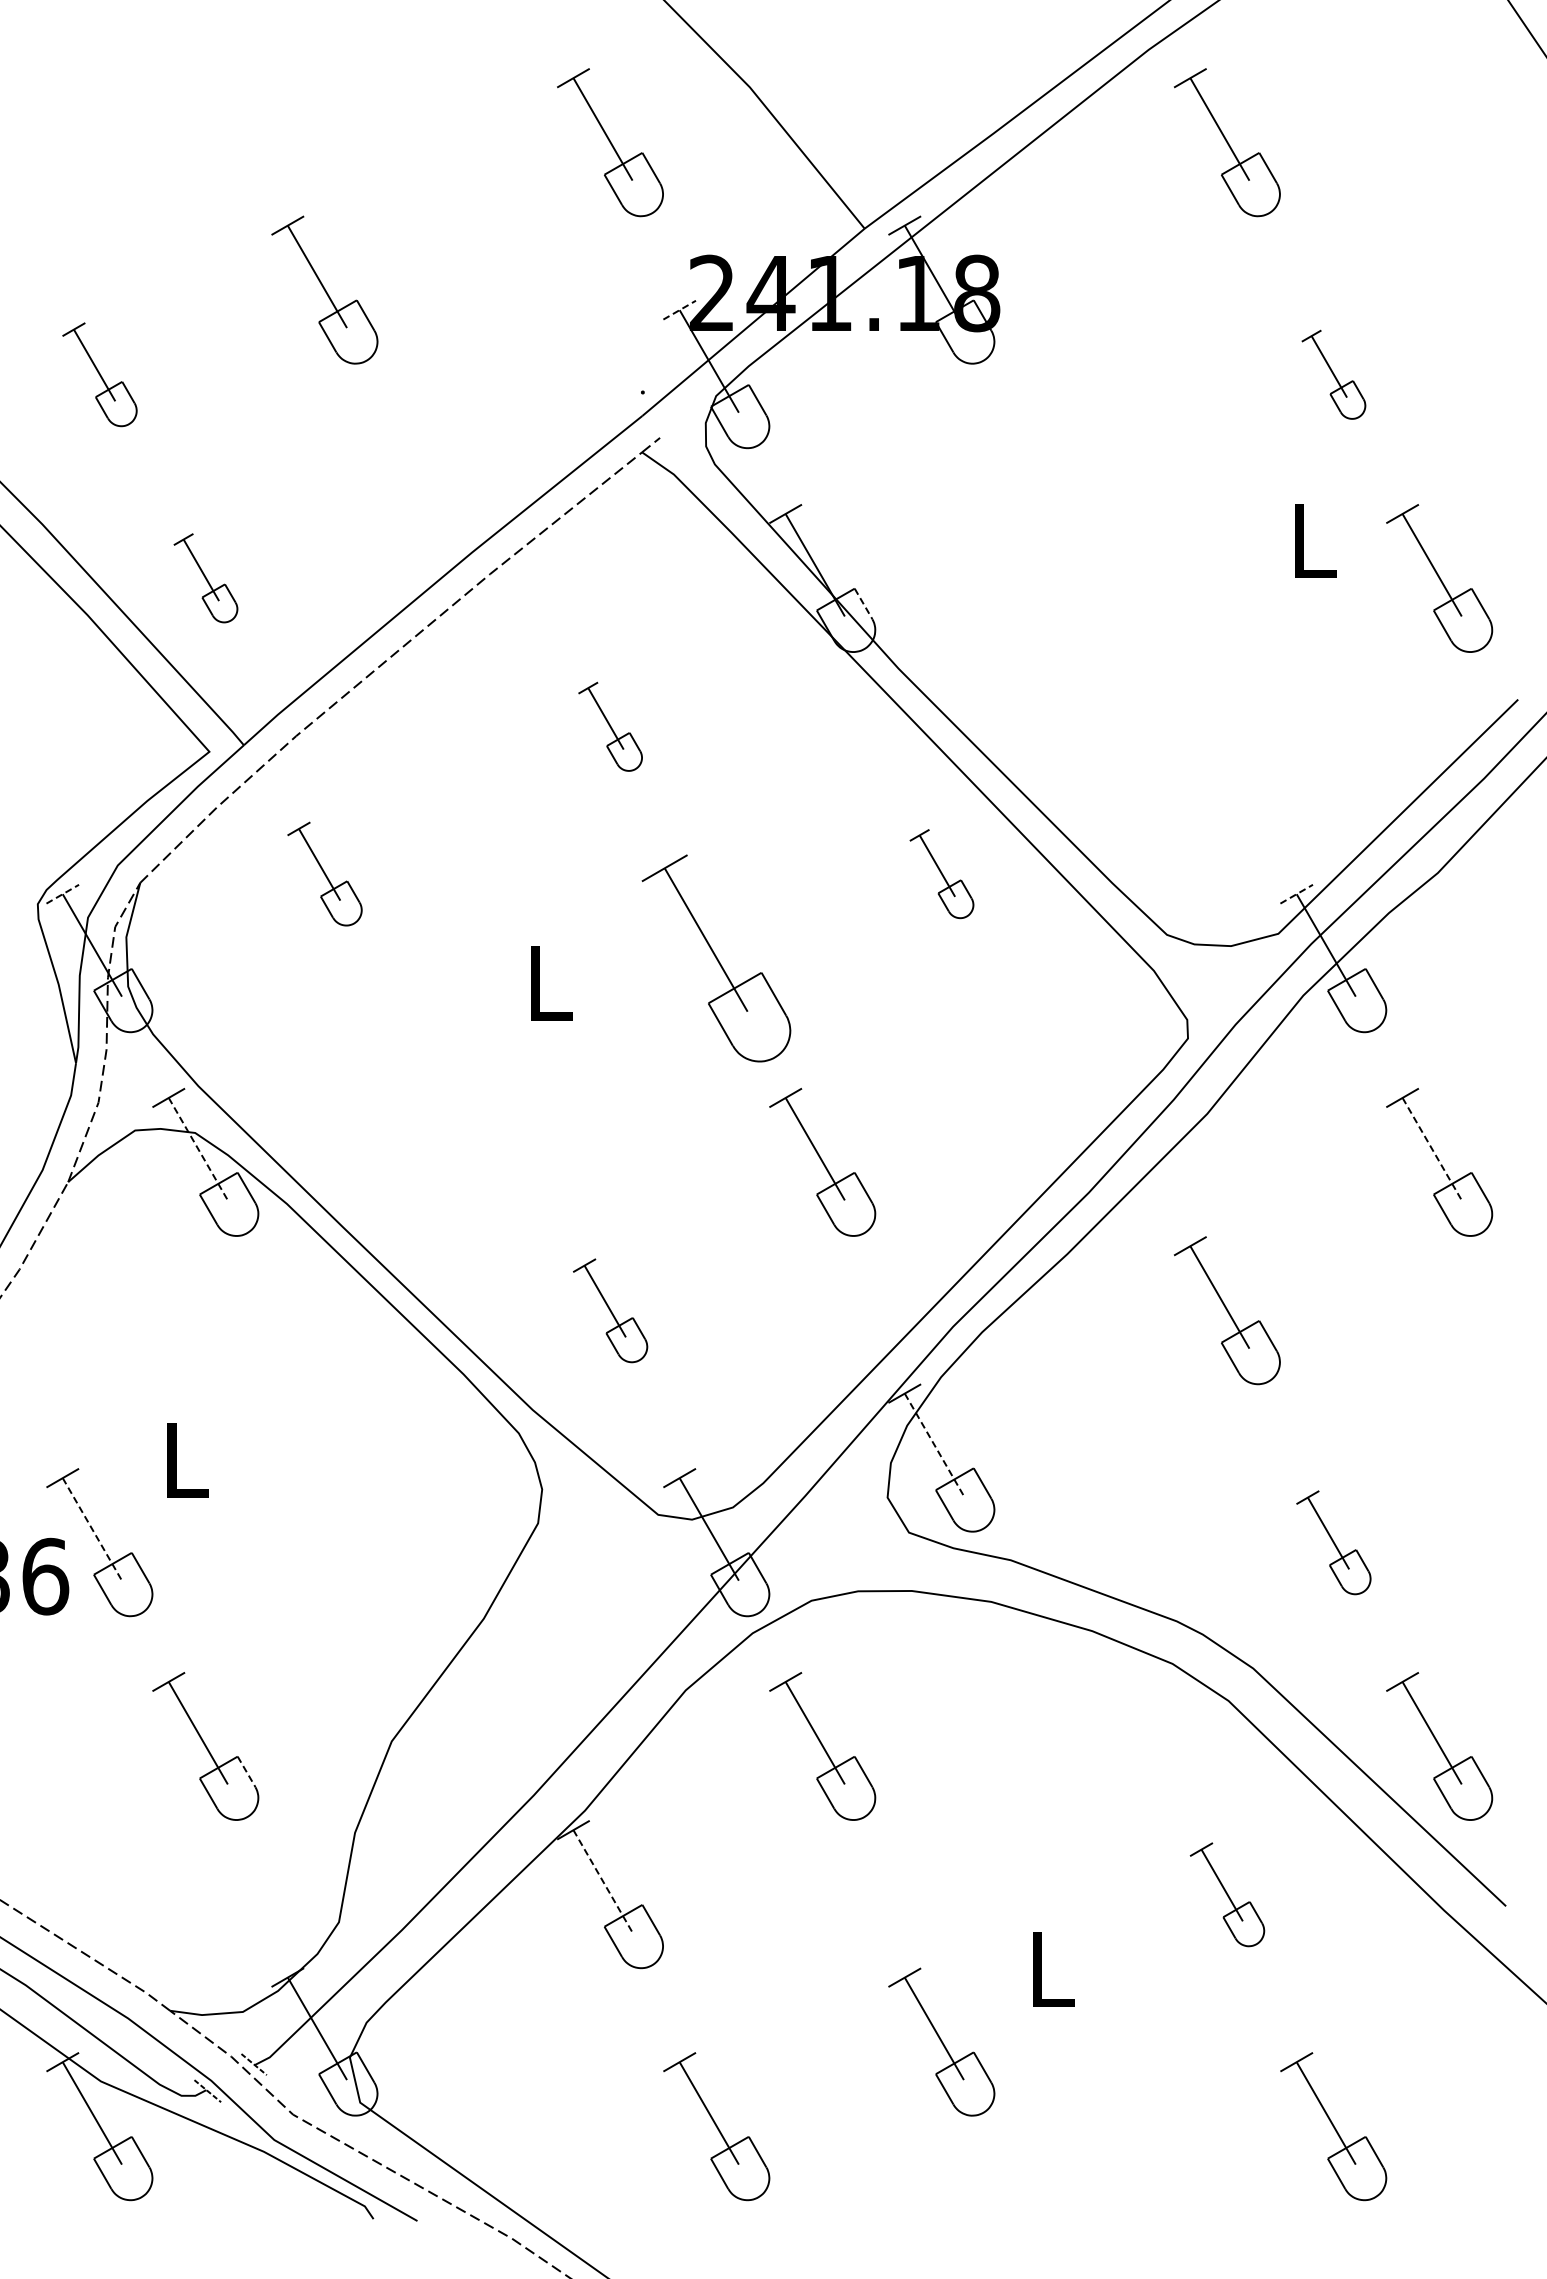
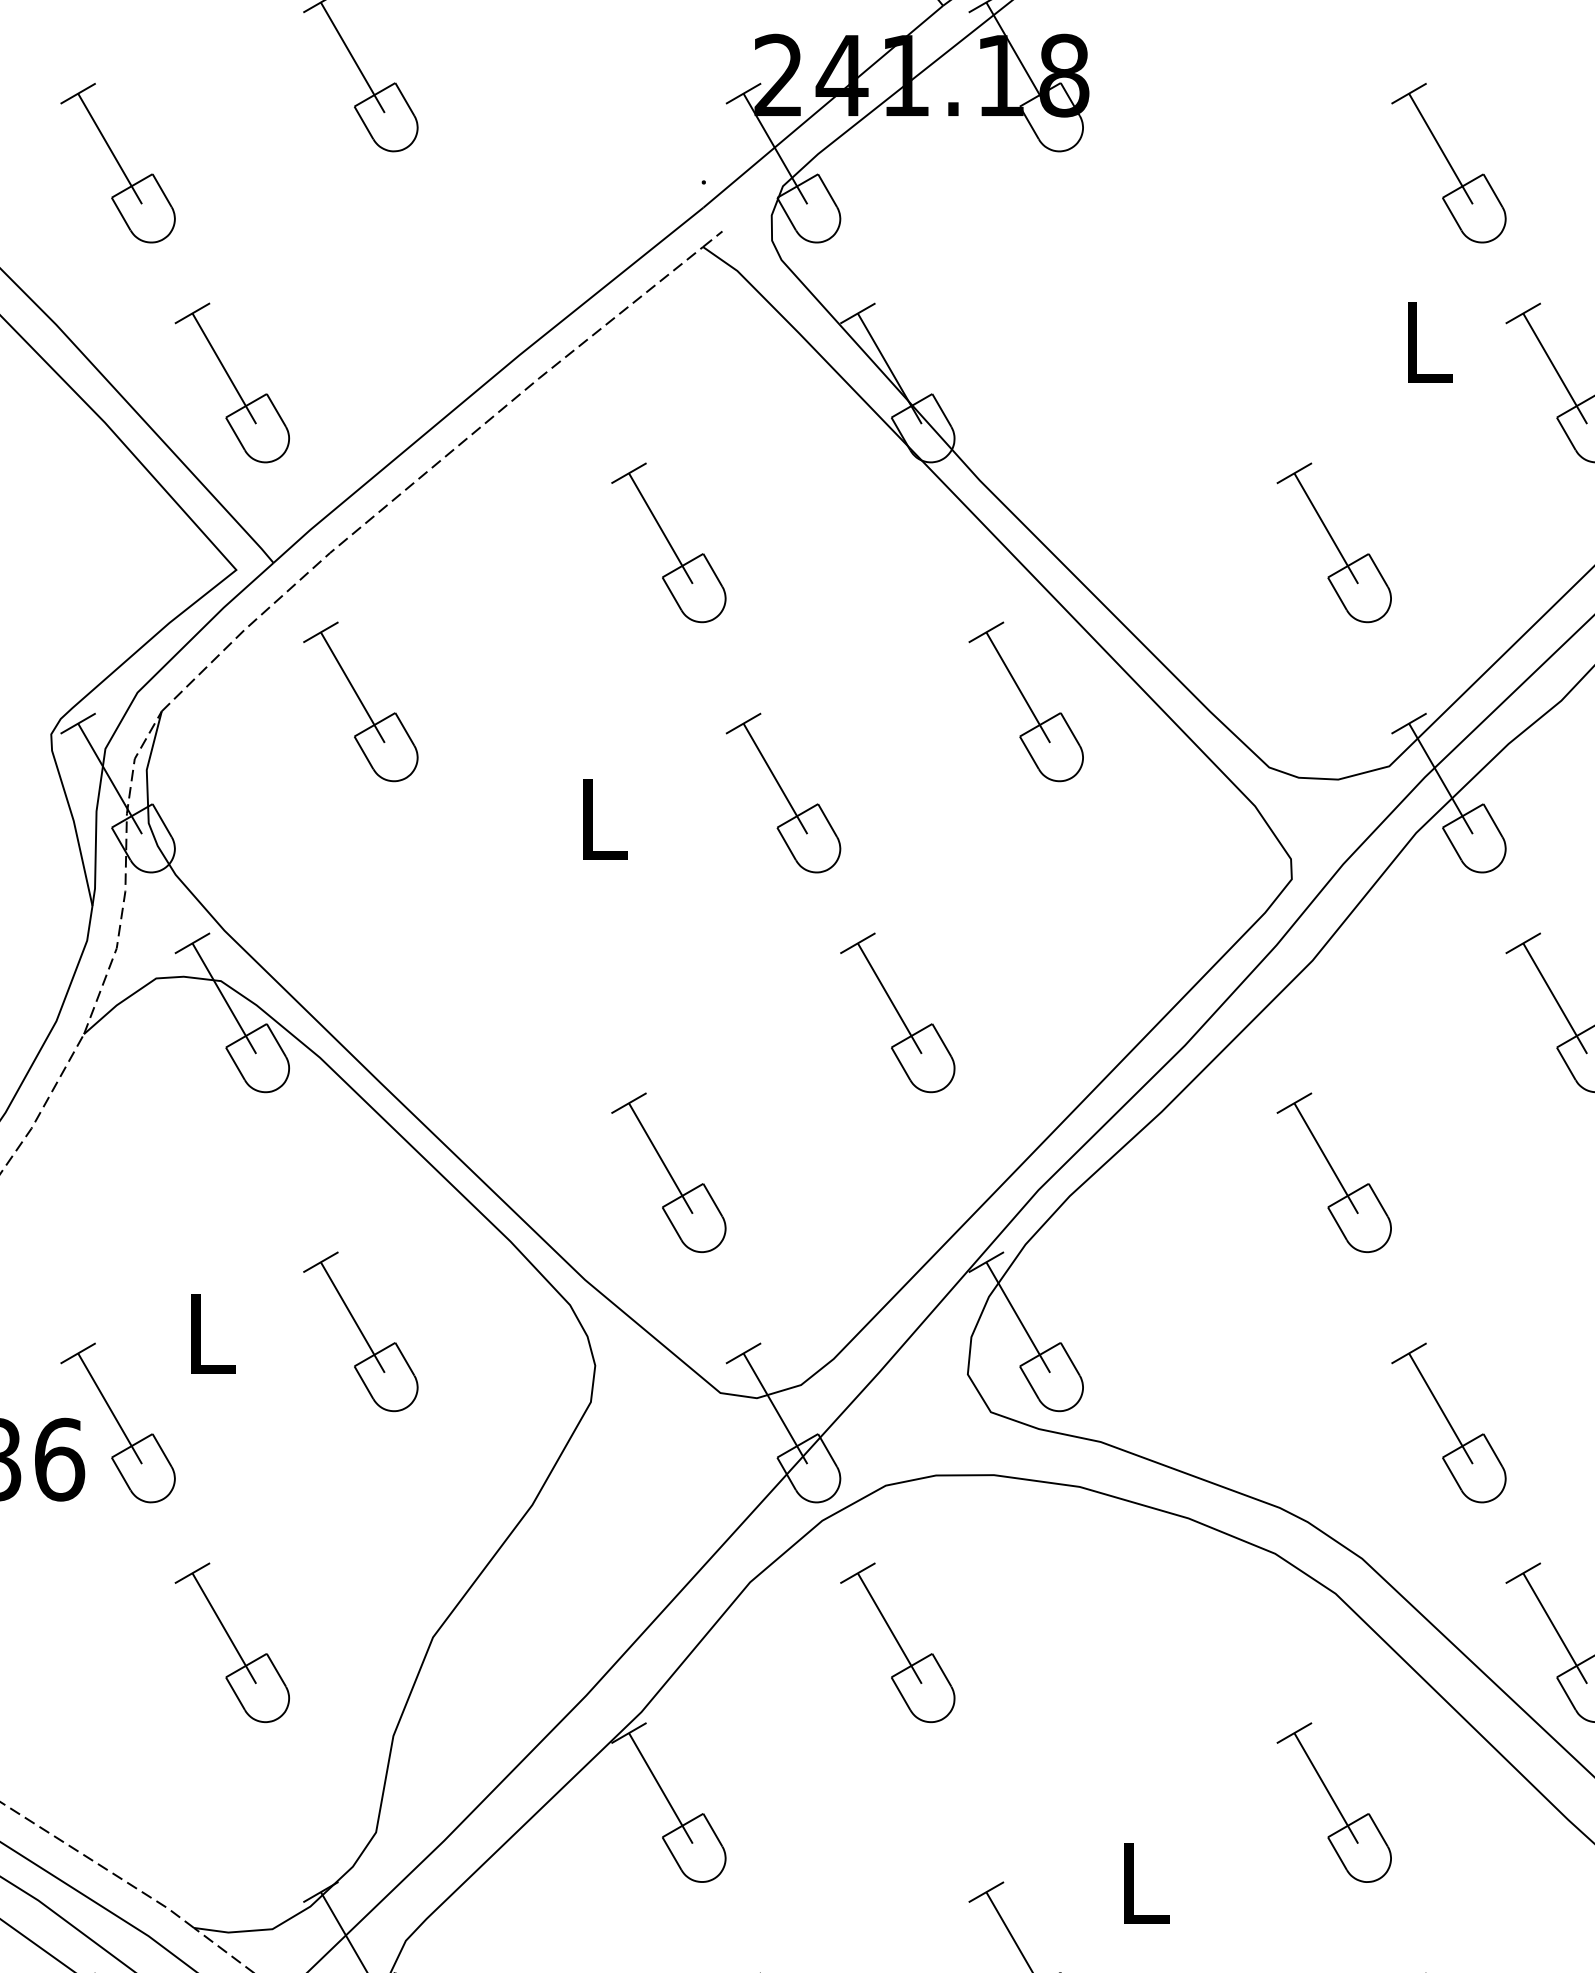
line: (679, 310) -> (743, 94), dashed -> solid
part: (99, 374) -> (117, 163), size x1.43
part: (1333, 374) -> (1448, 163), size x1.67
part: (205, 577) -> (232, 381), size x1.67
line: (863, 603) -> (941, 410), dashed -> solid
part: (610, 726) -> (668, 542), size x1.67
part: (1227, 726) -> (1334, 542), added
part: (324, 873) -> (360, 701), size x1.43
part: (941, 873) -> (1025, 701), size x1.67
line: (62, 894) -> (77, 723), dashed -> solid
line: (1296, 894) -> (1408, 723), dashed -> solid
part: (716, 958) -> (783, 792), size x0.71
line: (198, 1149) -> (224, 998), dashed -> solid
line: (1432, 1149) -> (1555, 998), dashed -> solid
part: (610, 1310) -> (668, 1172), size x1.43
line: (934, 1445) -> (1018, 1318), dashed -> solid
part: (324, 1457) -> (360, 1331), added
line: (92, 1529) -> (110, 1408), dashed -> solid
part: (1333, 1542) -> (1448, 1422), size x1.43
line: (246, 1771) -> (276, 1669), dashed -> solid
line: (603, 1881) -> (661, 1788), dashed -> solid
part: (1227, 1894) -> (1334, 1802), size x1.43

